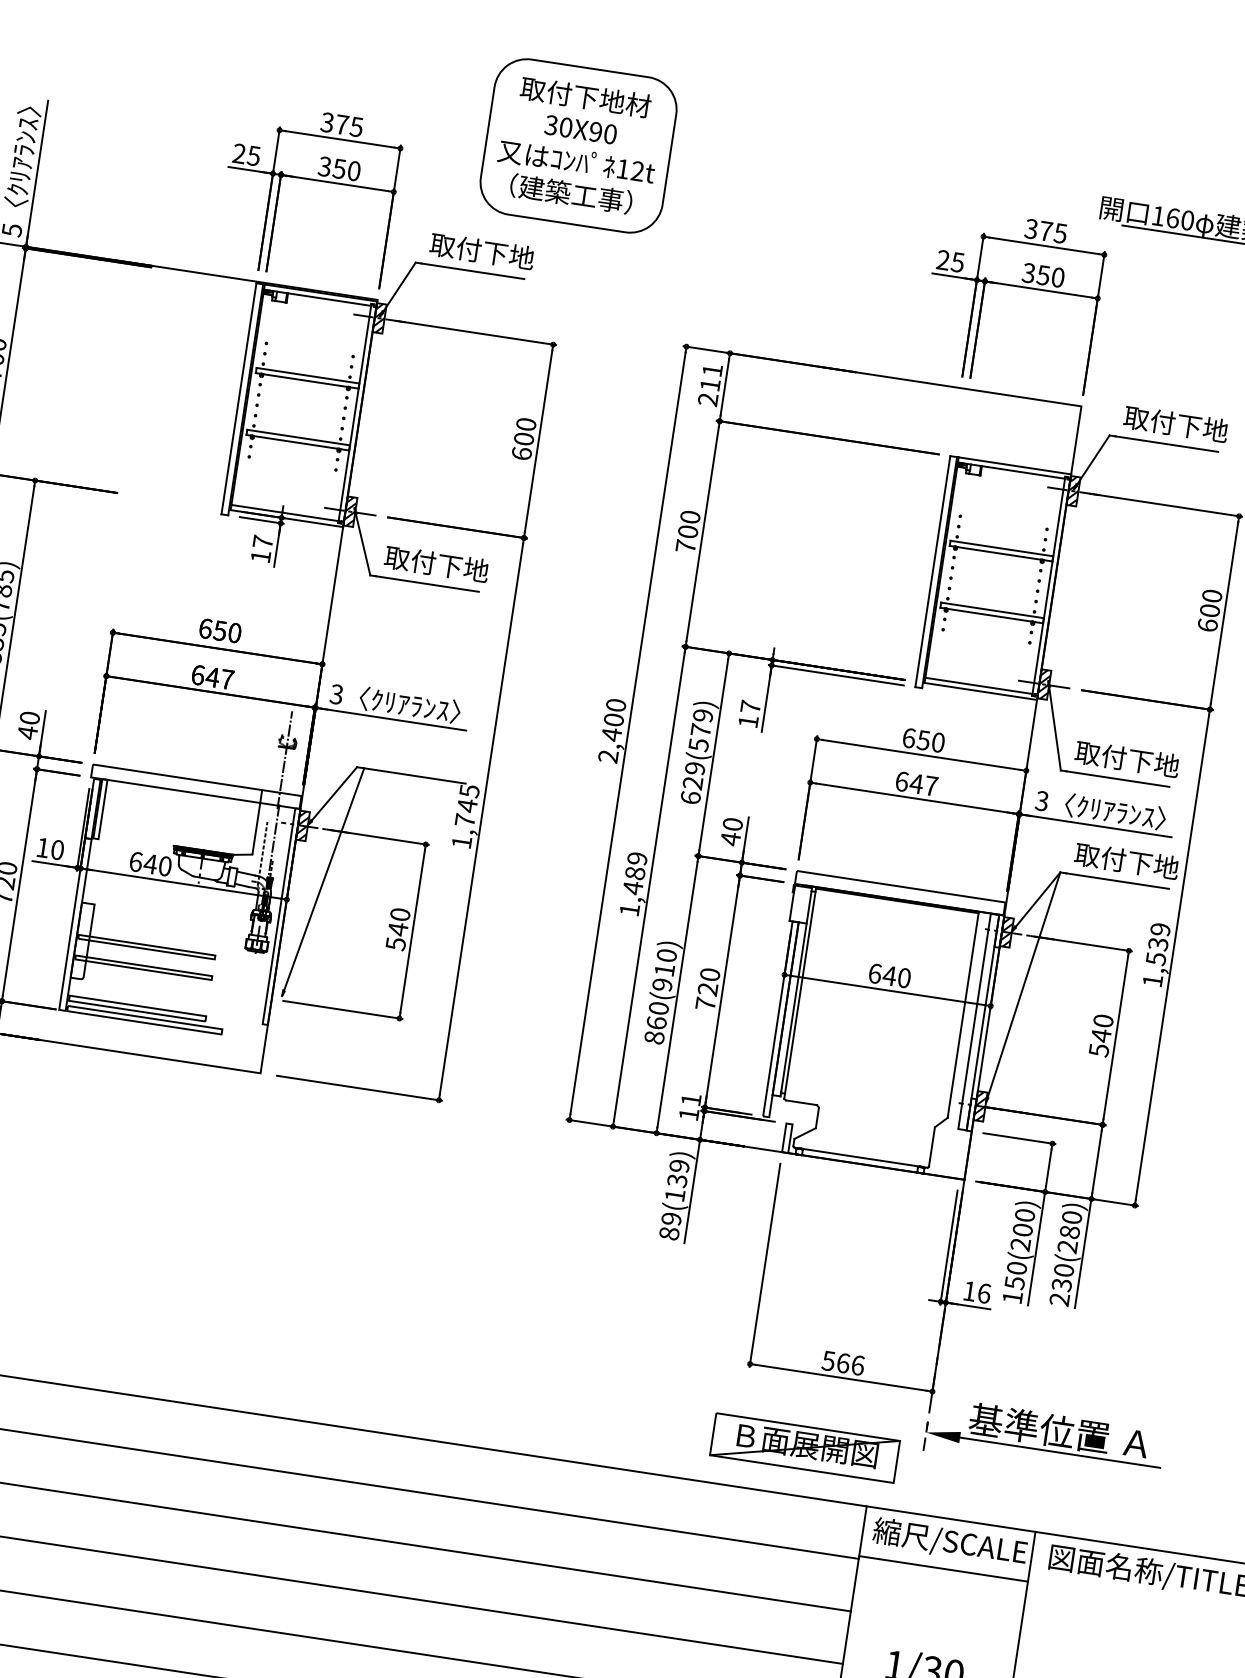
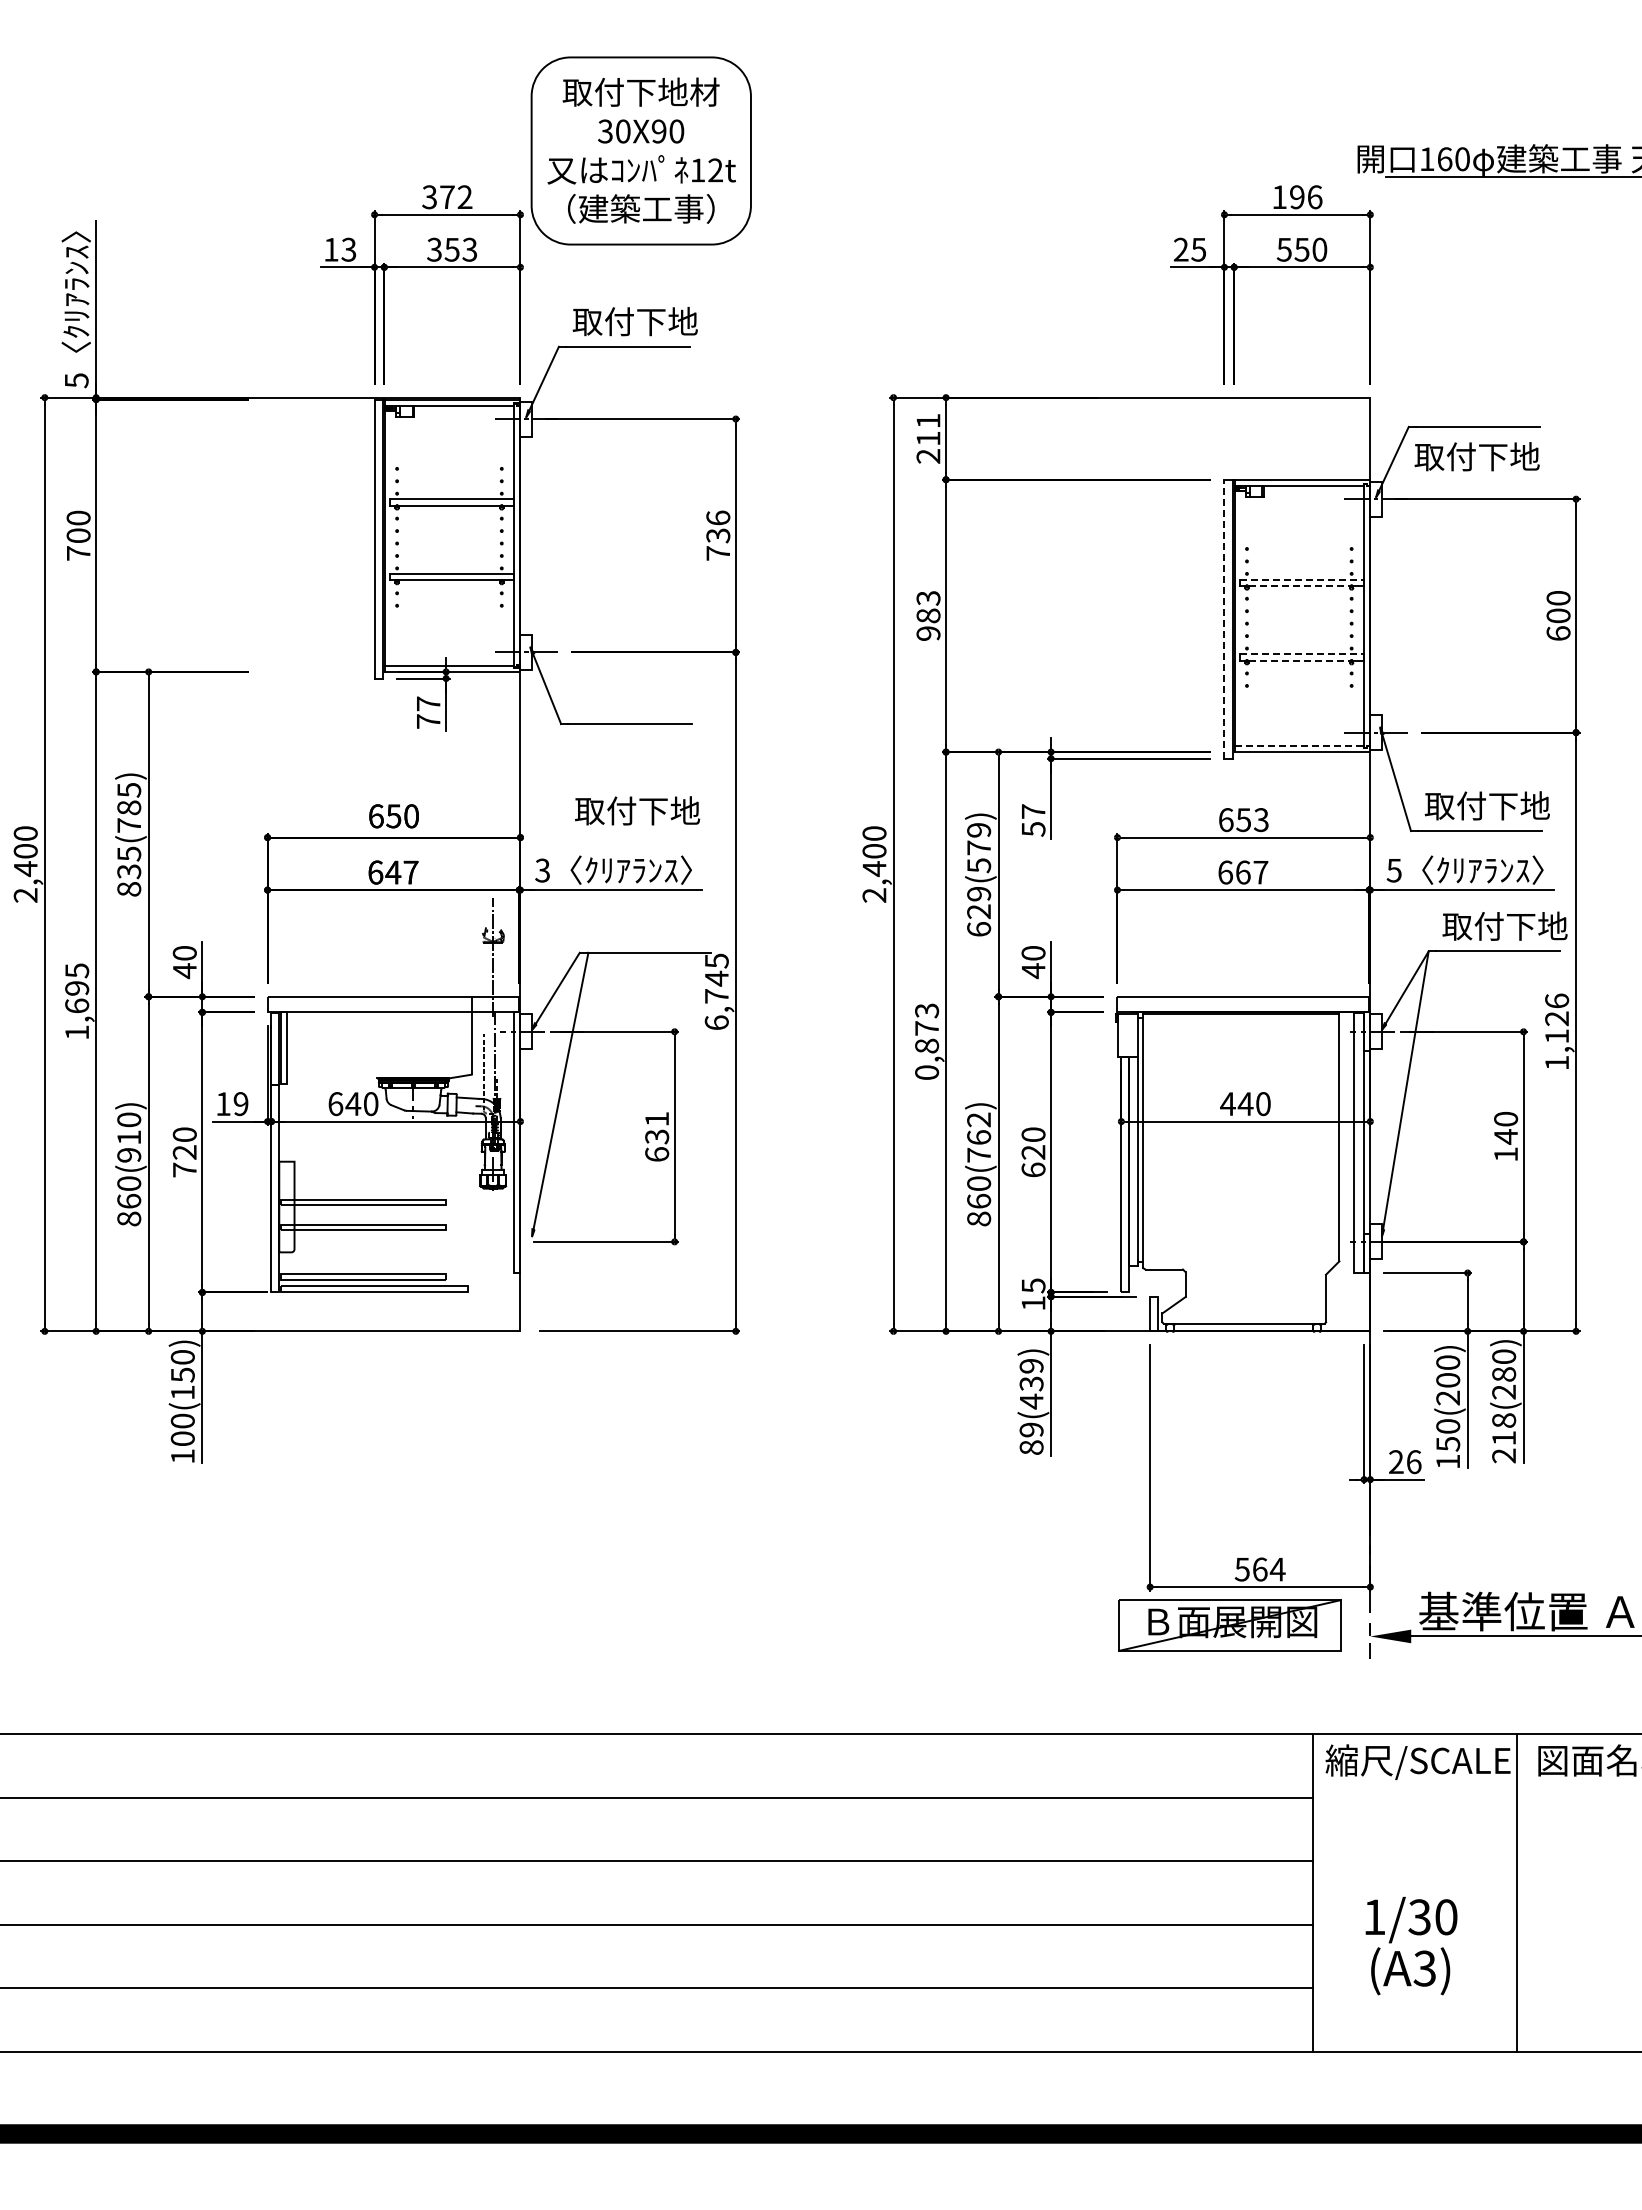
text: (356, 127) -> (464, 197), 375 -> 372
part: (577, 145) -> (640, 150), moved
text: (247, 154) -> (340, 249), 25 -> 13
text: (353, 170) -> (469, 249), 350 -> 353
text: (1046, 231) -> (1297, 197), 375 -> 196
text: (1028, 272) -> (1284, 249), 350 -> 550
hatch: (379, 317) -> (526, 418), removed
text: (1175, 423) -> (1476, 456), moved
text: (524, 438) -> (718, 535), 600 -> 736
hatch: (1073, 490) -> (1376, 498), removed
hatch: (350, 510) -> (526, 651), removed
text: (688, 531) -> (928, 615), 700 -> 983
line: (1001, 548) -> (1301, 579), solid -> dashed
line: (999, 553) -> (1299, 585), solid -> dashed
text: (260, 556) -> (428, 721), 17 -> 77
text: (436, 563) -> (637, 810), moved
line: (932, 571) -> (1224, 618), solid -> dashed
line: (992, 610) -> (1301, 654), solid -> dashed
line: (989, 615) -> (1299, 660), solid -> dashed
hatch: (1044, 684) -> (1376, 732), removed
line: (979, 685) -> (1299, 745), solid -> dashed
text: (748, 721) -> (1033, 829), 17 -> 57
text: (938, 742) -> (1261, 819), 650 -> 653
text: (916, 783) -> (1243, 872), 647 -> 667
text: (1042, 801) -> (1394, 870), 3 -> 5
hatch: (303, 825) -> (526, 1031), removed
text: (461, 842) -> (716, 1022), 1,745 -> 6,745
text: (57, 850) -> (240, 1104), 10 -> 19
text: (634, 884) -> (927, 1041), 1,489 -> 0,873
text: (398, 929) -> (657, 1136), 540 -> 631
hatch: (1007, 932) -> (1376, 1031), removed
text: (1158, 944) -> (1557, 1018), 1,539 -> 1,126
text: (665, 970) -> (979, 1137), 860(910) -> 860(762)
text: (874, 973) -> (1227, 1104), 640 -> 440
text: (705, 1003) -> (1033, 1169), 720 -> 620
text: (1099, 1050) -> (1506, 1154), 540 -> 140
text: (691, 1099) -> (1033, 1285), 11 -> 15
hatch: (980, 1106) -> (1376, 1241), removed
text: (675, 1195) -> (1031, 1401), 89(139) -> 89(439)
text: (1063, 1277) -> (1504, 1429), 230(280) -> 218(280)
text: (969, 1290) -> (1396, 1461), 16 -> 26
text: (857, 1365) -> (1277, 1569), 566 -> 564
part: (804, 1448) -> (1229, 1625), moved
line: (943, 1569) -> (1415, 1794), removed

